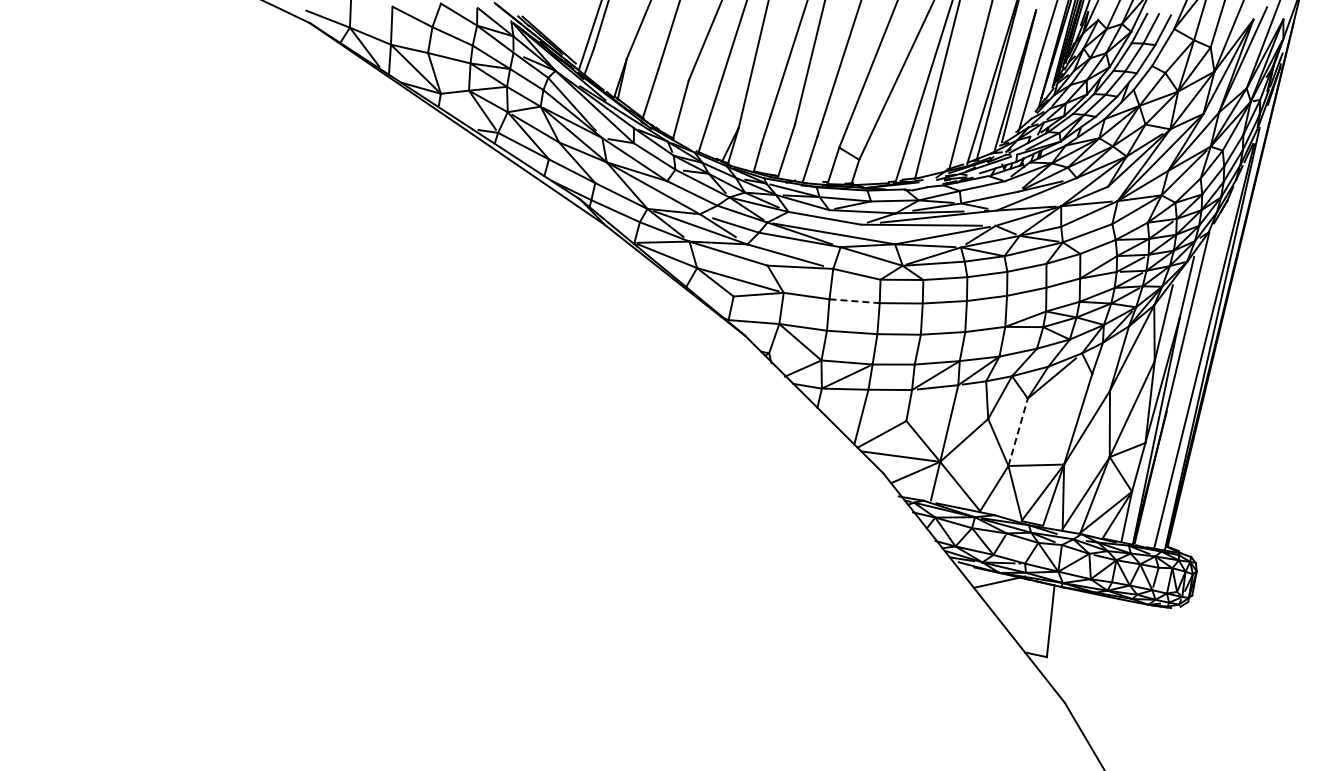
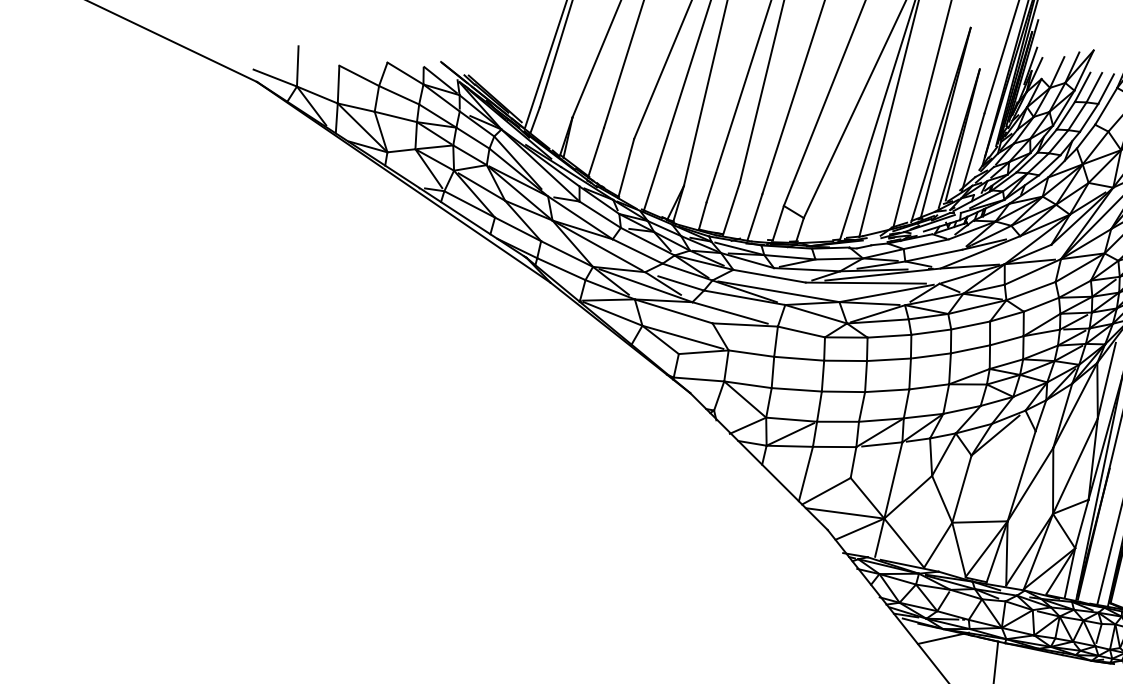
line: (855, 301) -> (800, 359), dashed -> solid
line: (1018, 431) -> (962, 488), dashed -> solid

